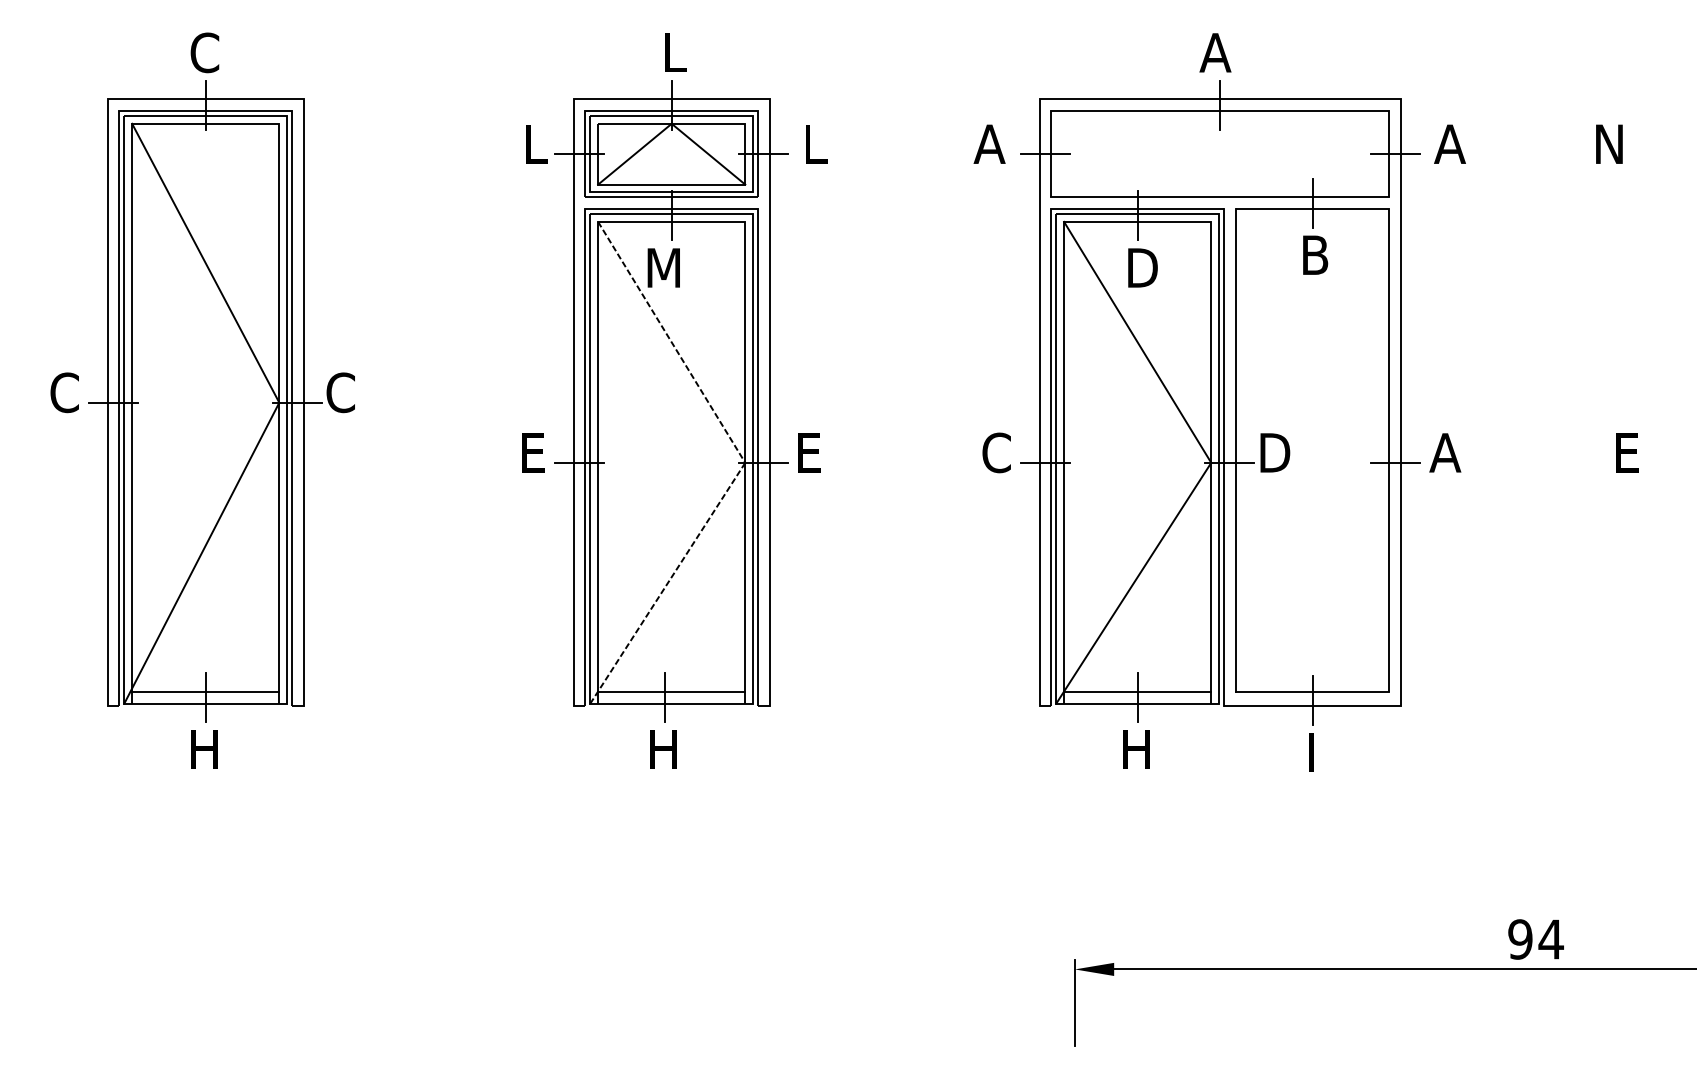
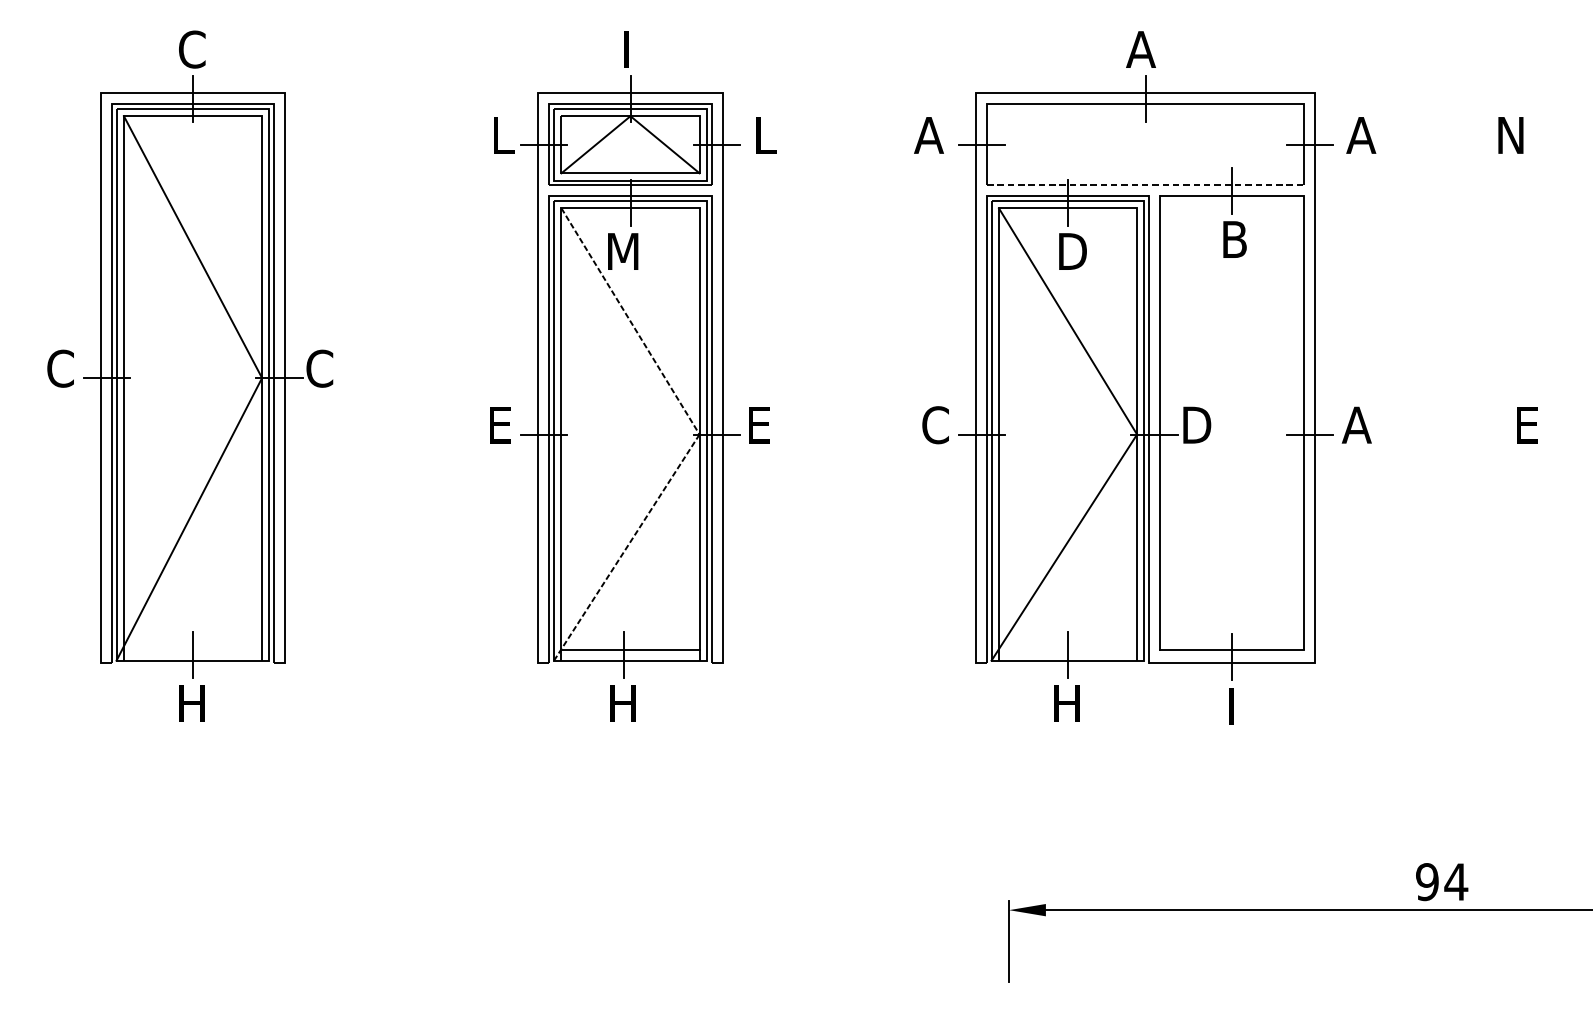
text: (678, 69) -> (636, 65), L -> I
line: (1220, 197) -> (1145, 185), solid -> dashed
line: (205, 691) -> (192, 649), removed
line: (1137, 691) -> (1067, 649), removed

